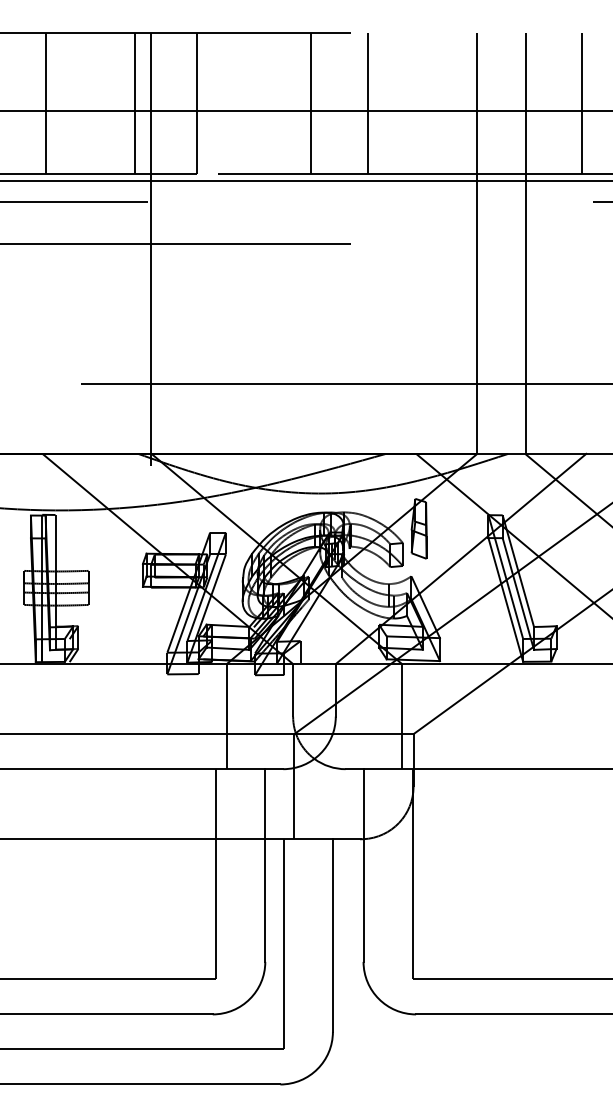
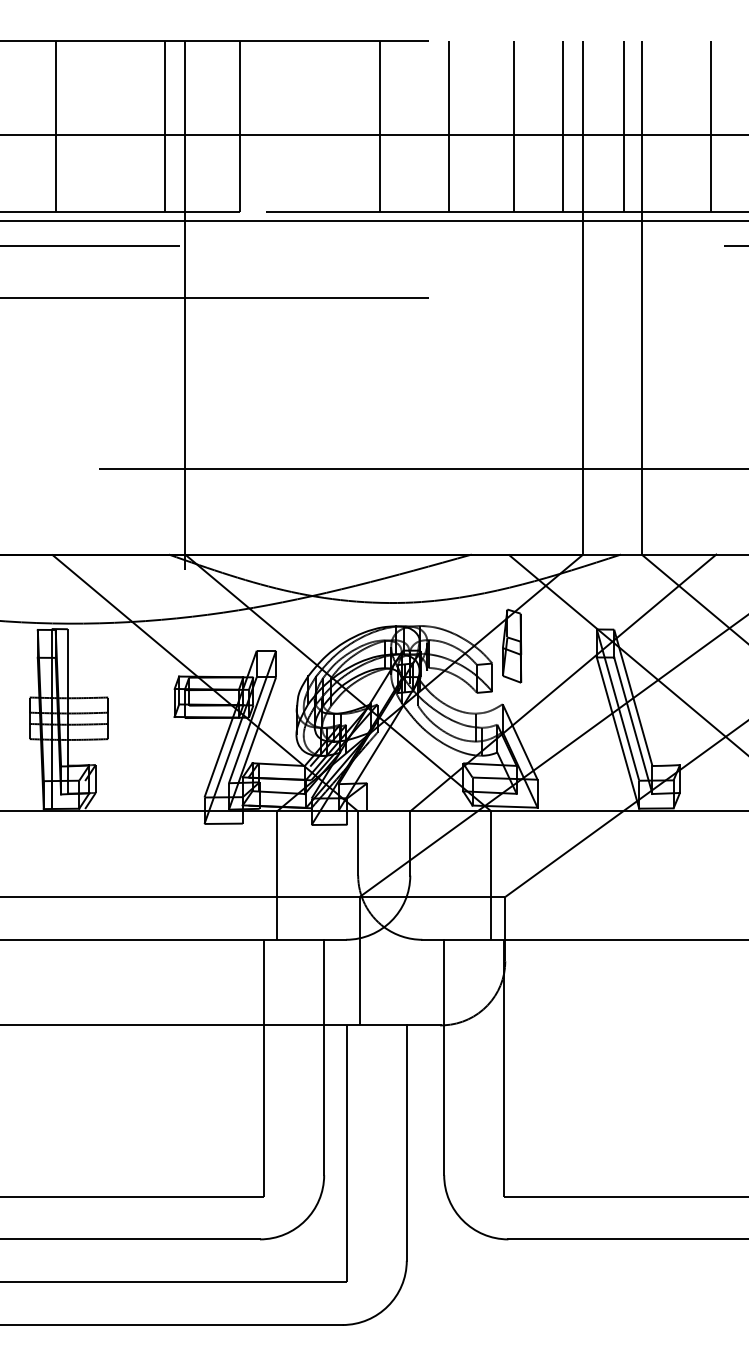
line: (420, 103) -> (513, 126), added
line: (461, 103) -> (563, 126), added
line: (511, 103) -> (624, 126), added

